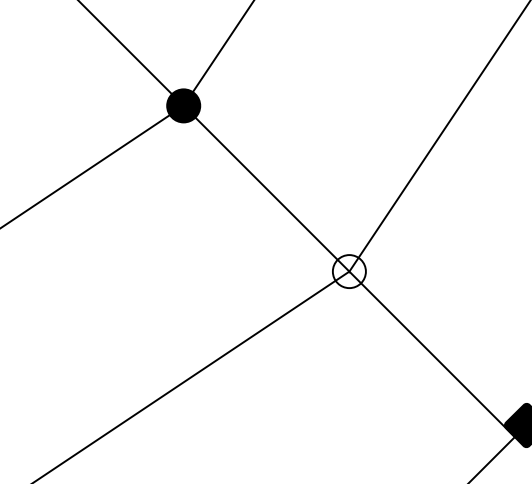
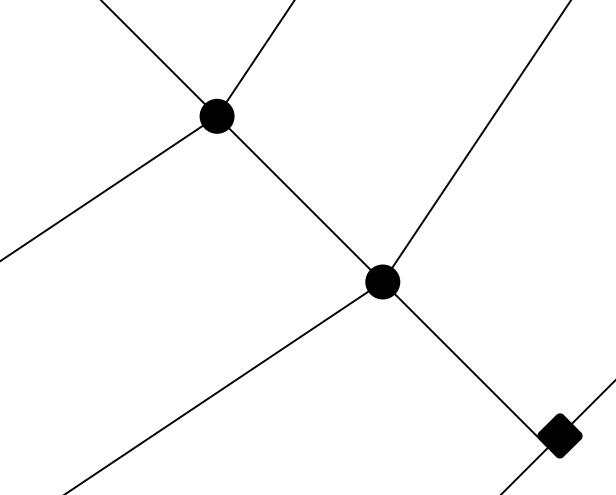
fill: (349, 271) -> (382, 281), added

